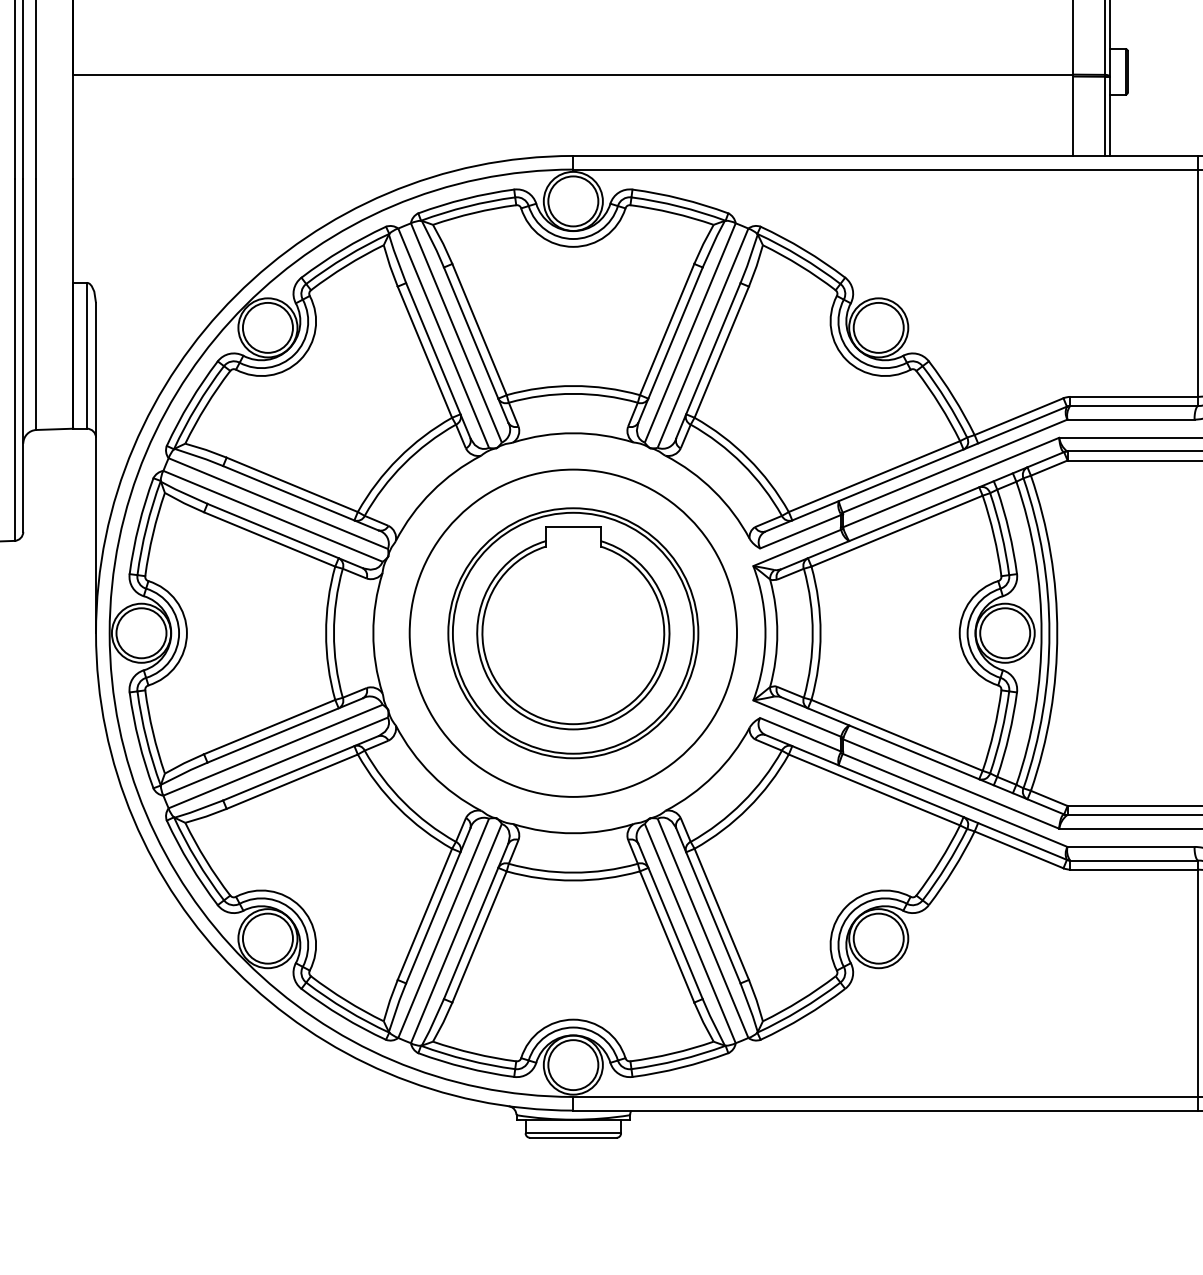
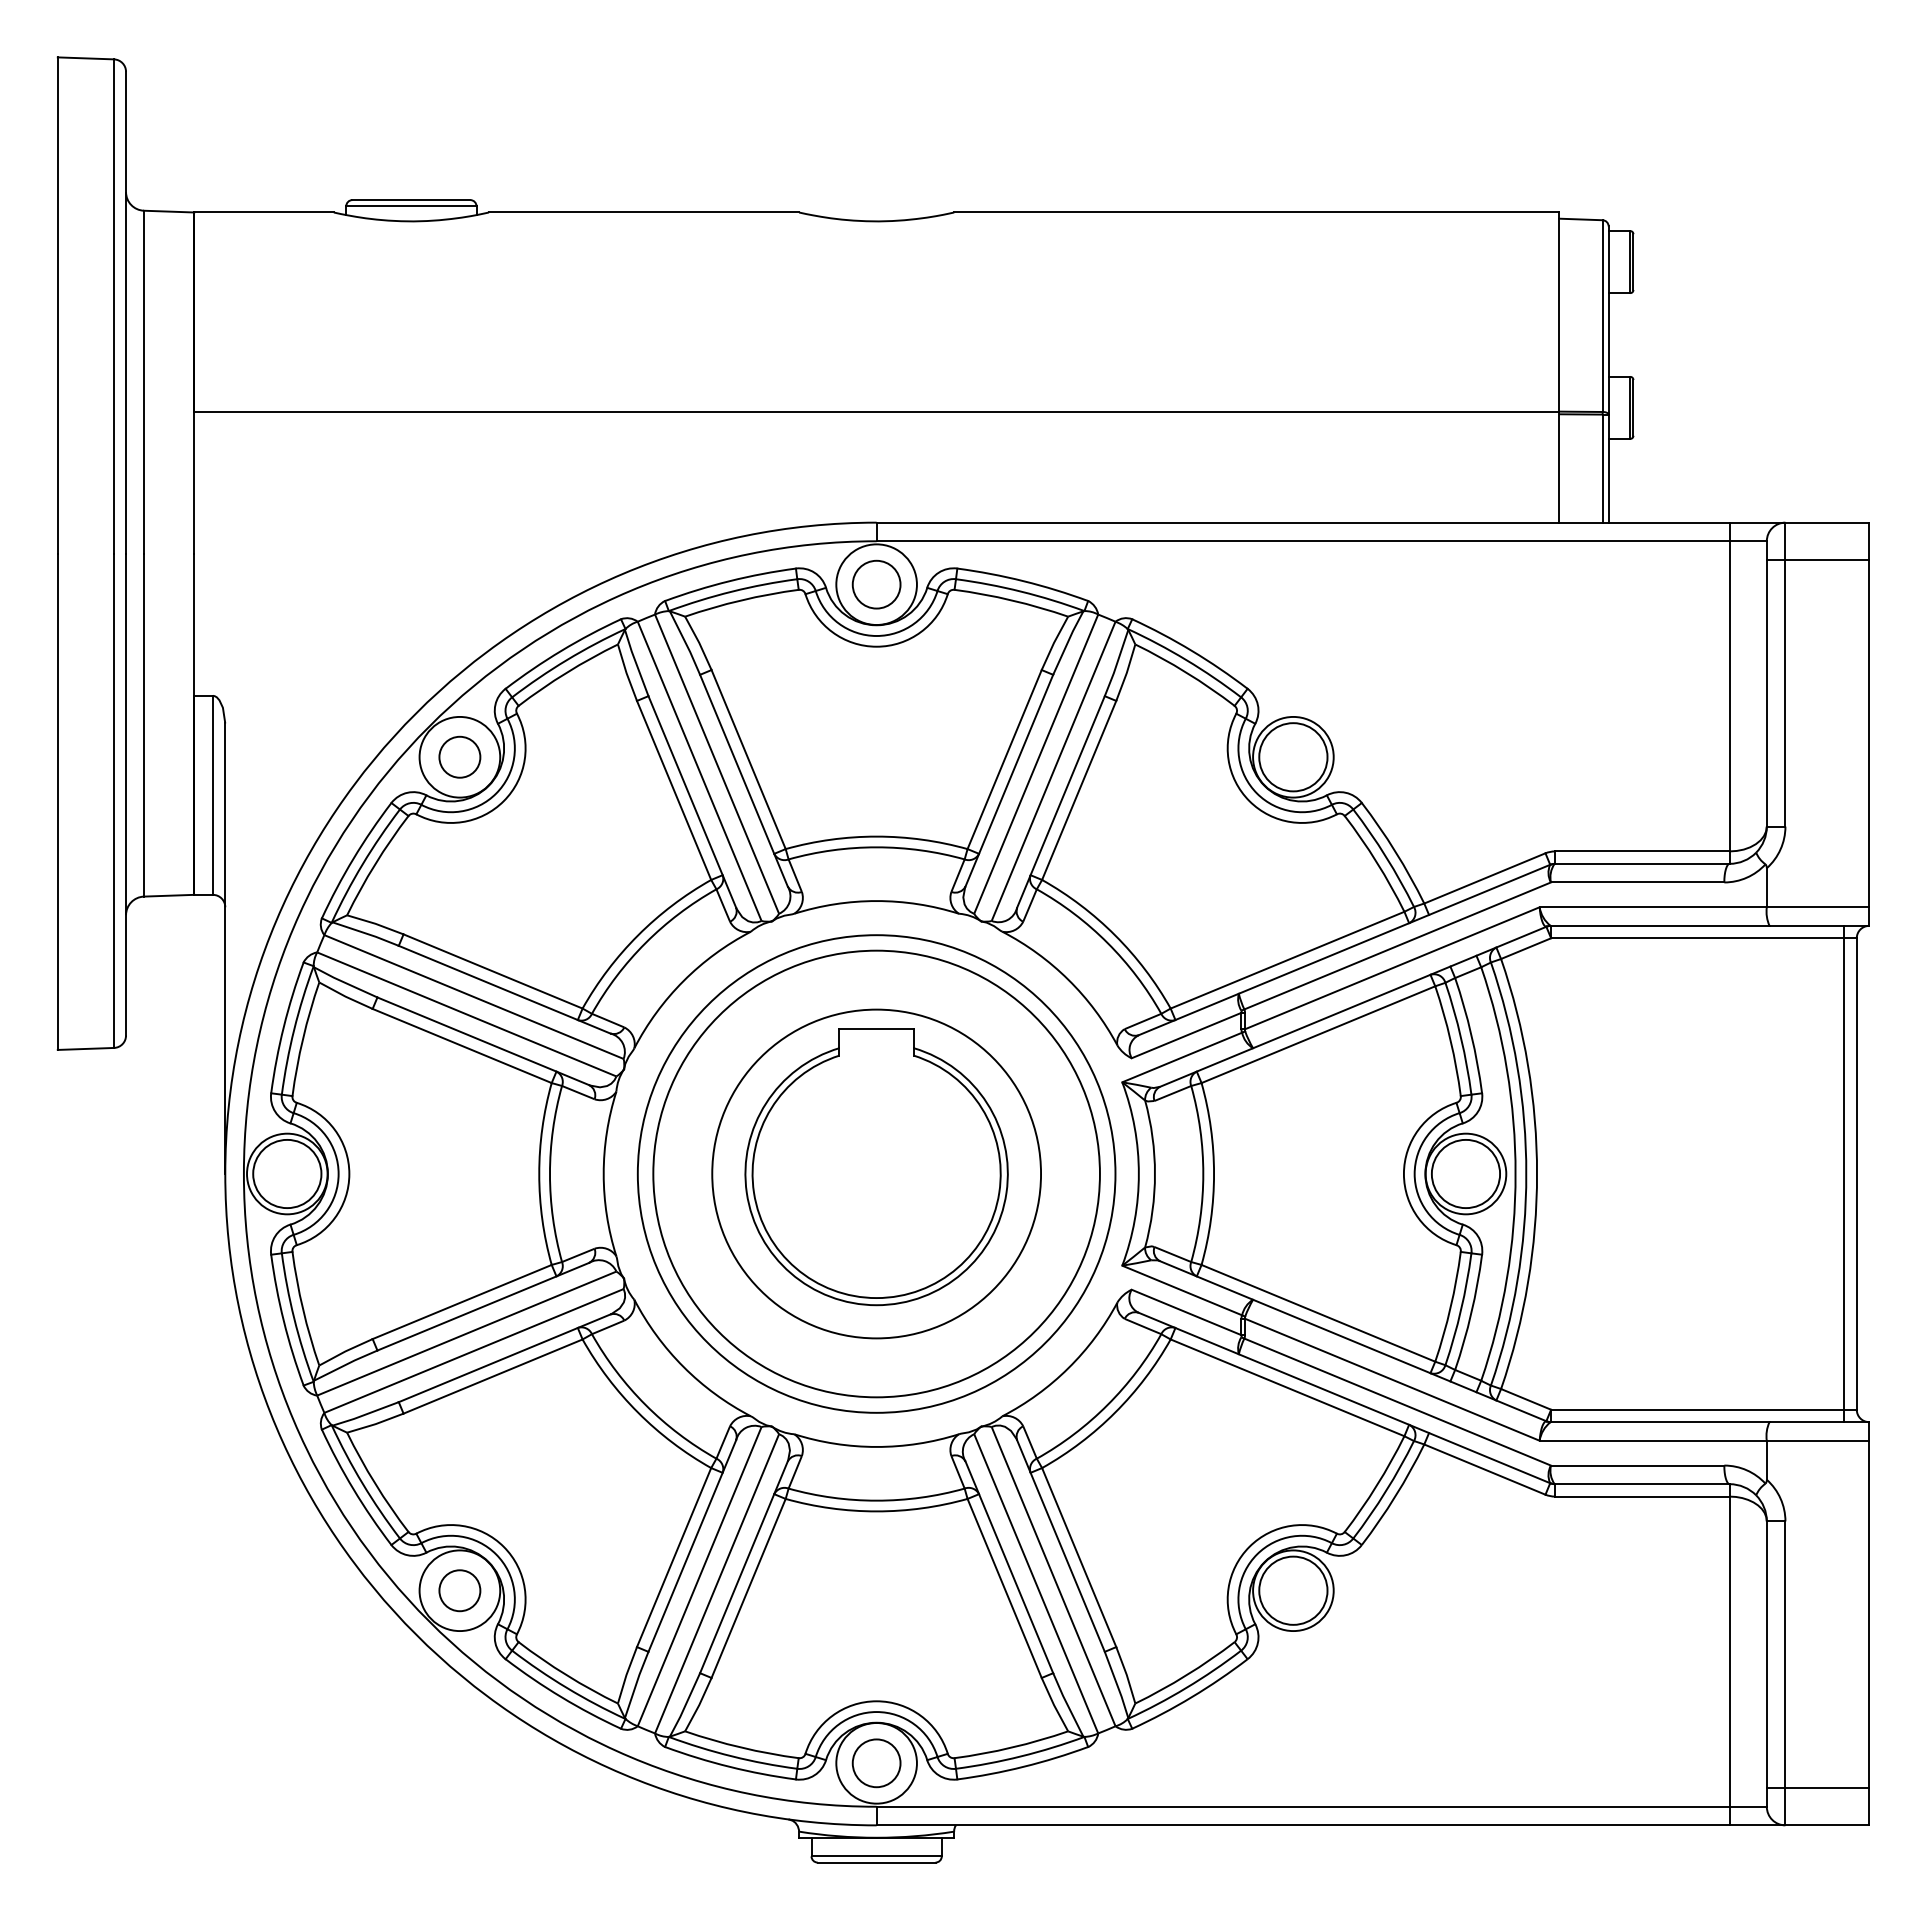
circle: (573, 201) -> (876, 584), size x0.7
circle: (267, 328) -> (459, 757), size x0.6
circle: (573, 632) -> (876, 1173), size x1.4
circle: (267, 938) -> (459, 1590), size x0.6
circle: (573, 1065) -> (876, 1763), size x0.7

